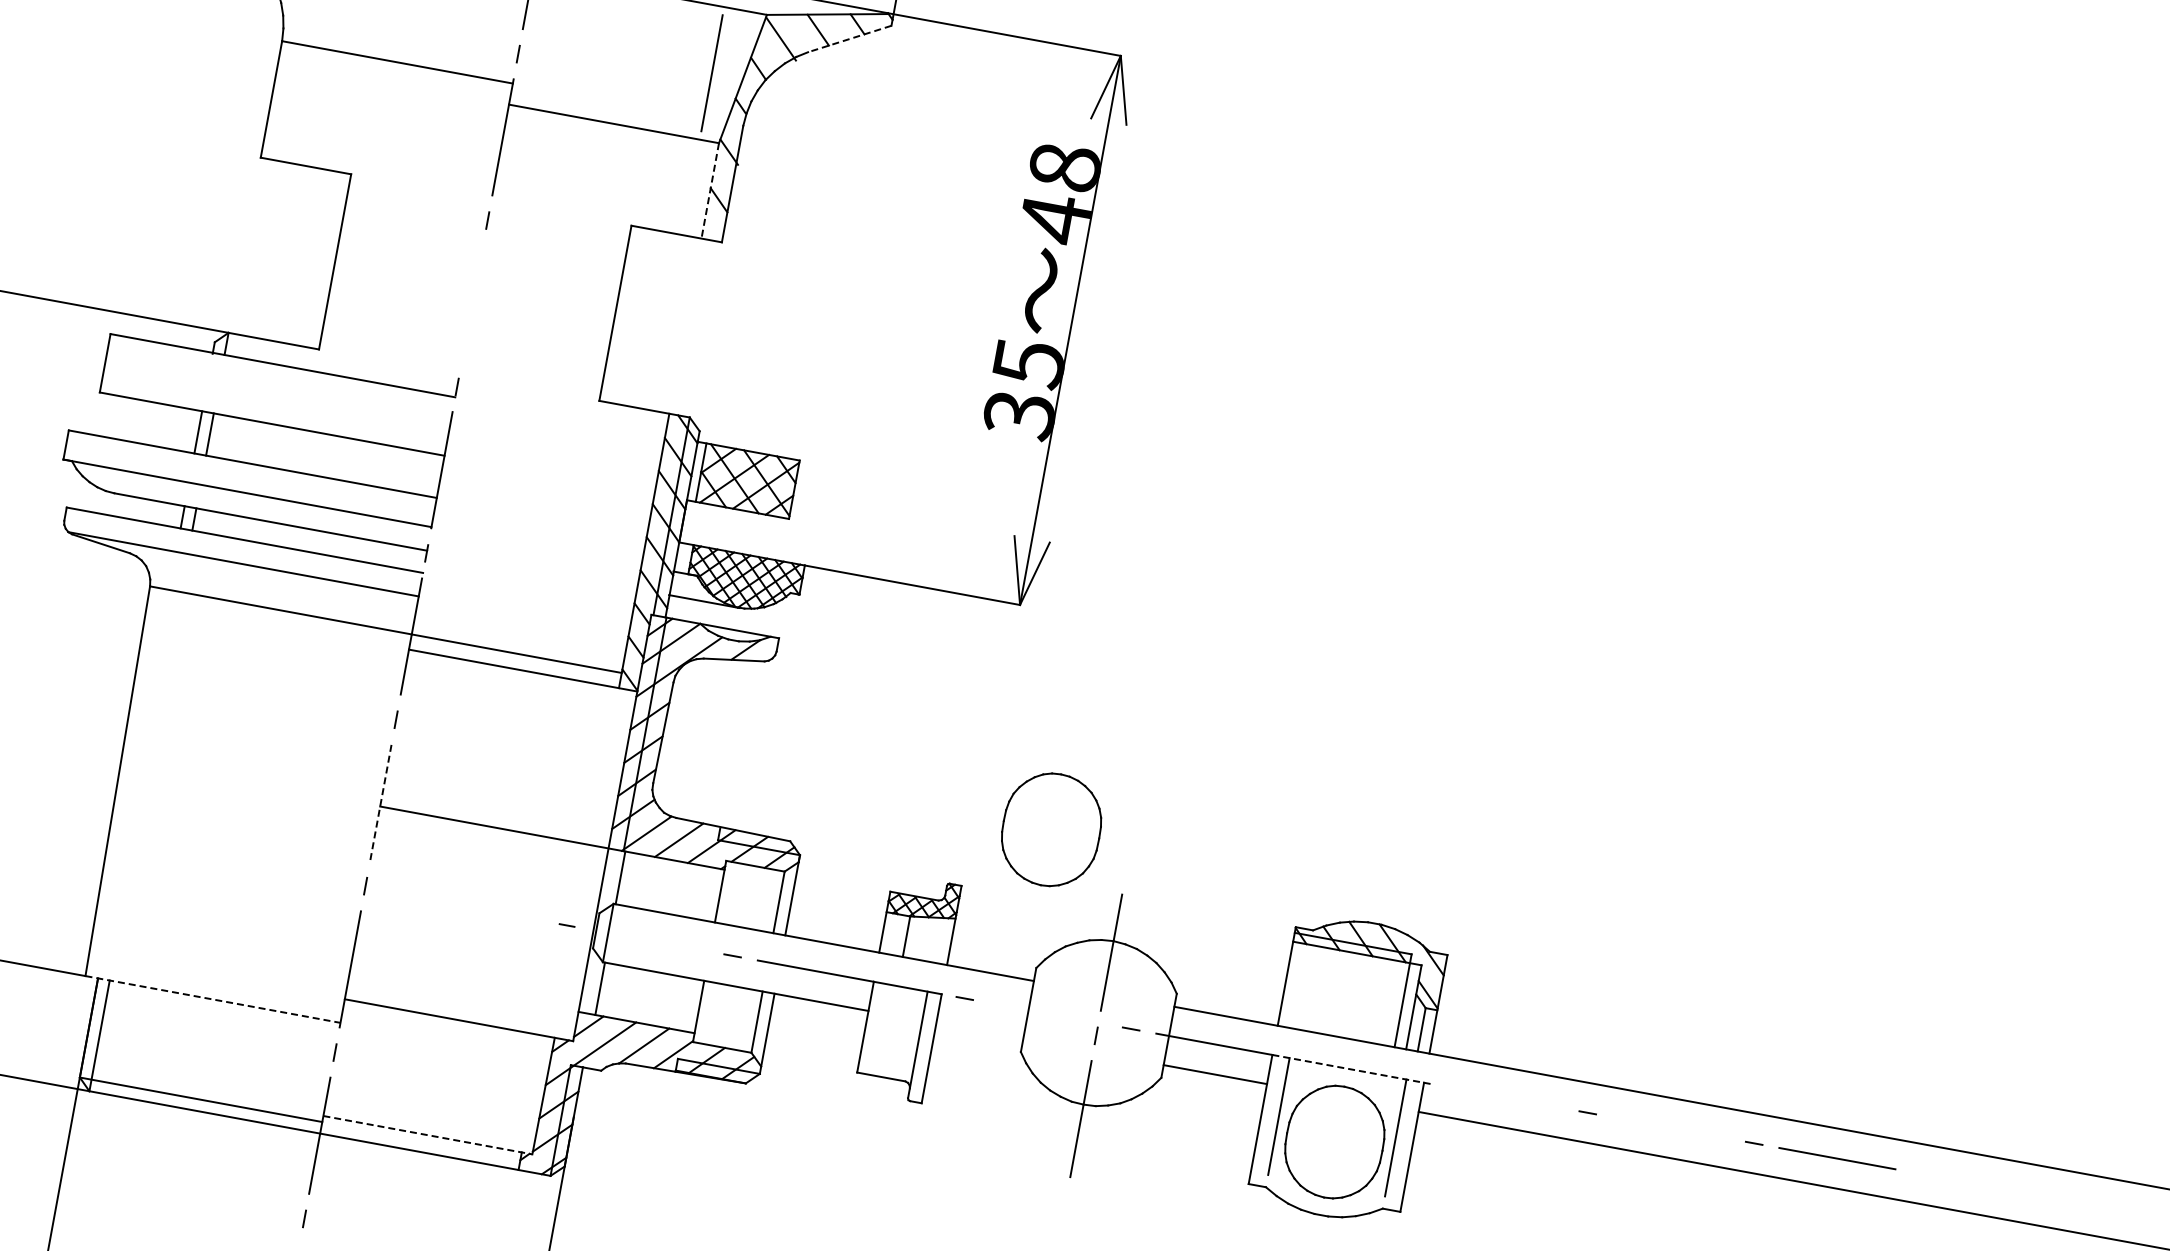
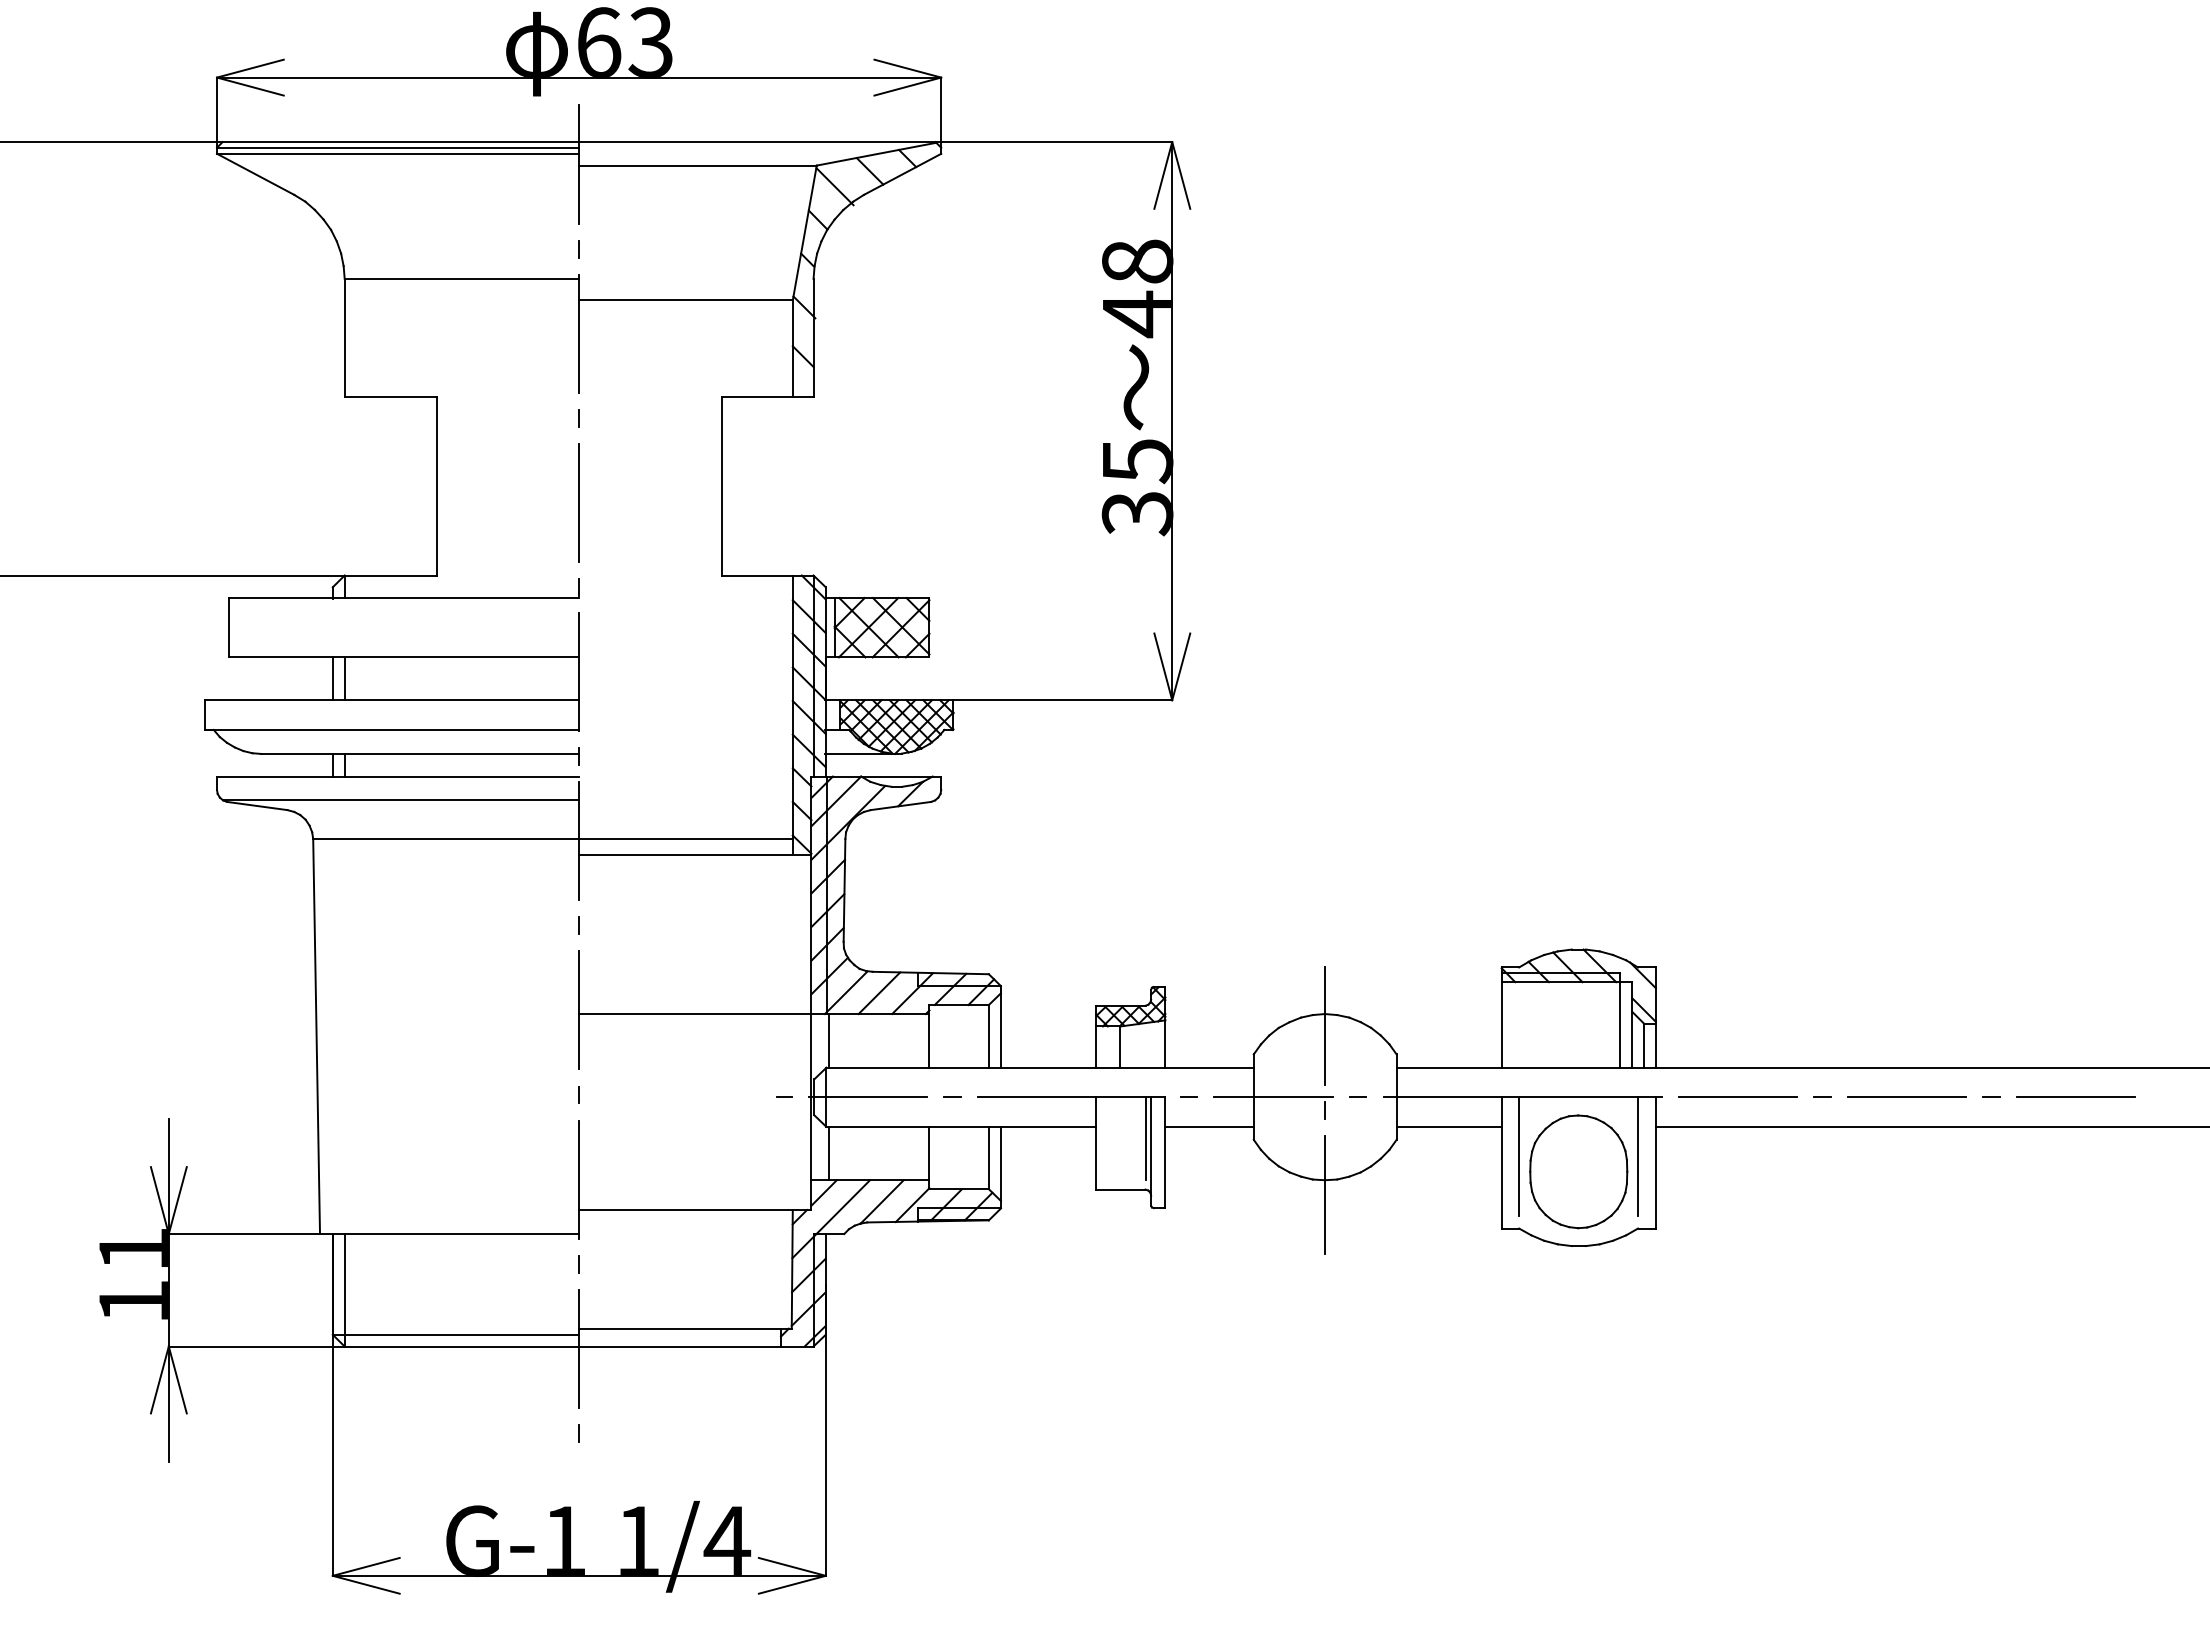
line: (849, 39) -> (902, 174), dashed -> solid
line: (711, 72) -> (578, 502), moved
line: (710, 190) -> (792, 348), dashed -> solid
line: (381, 803) -> (579, 1010), dashed -> solid
part: (1051, 829) -> (1243, 915), removed
line: (649, 940) -> (868, 1097), added
line: (212, 998) -> (449, 1233), dashed -> solid
line: (1047, 1013) -> (1273, 1097), added
line: (979, 1030) -> (1209, 1126), added
line: (914, 1031) -> (1145, 1138), added
line: (1348, 1069) -> (1579, 1097), dashed -> solid
line: (1504, 1097) -> (1737, 1097), added
line: (1670, 1128) -> (1906, 1097), added
line: (428, 1135) -> (686, 1328), dashed -> solid

